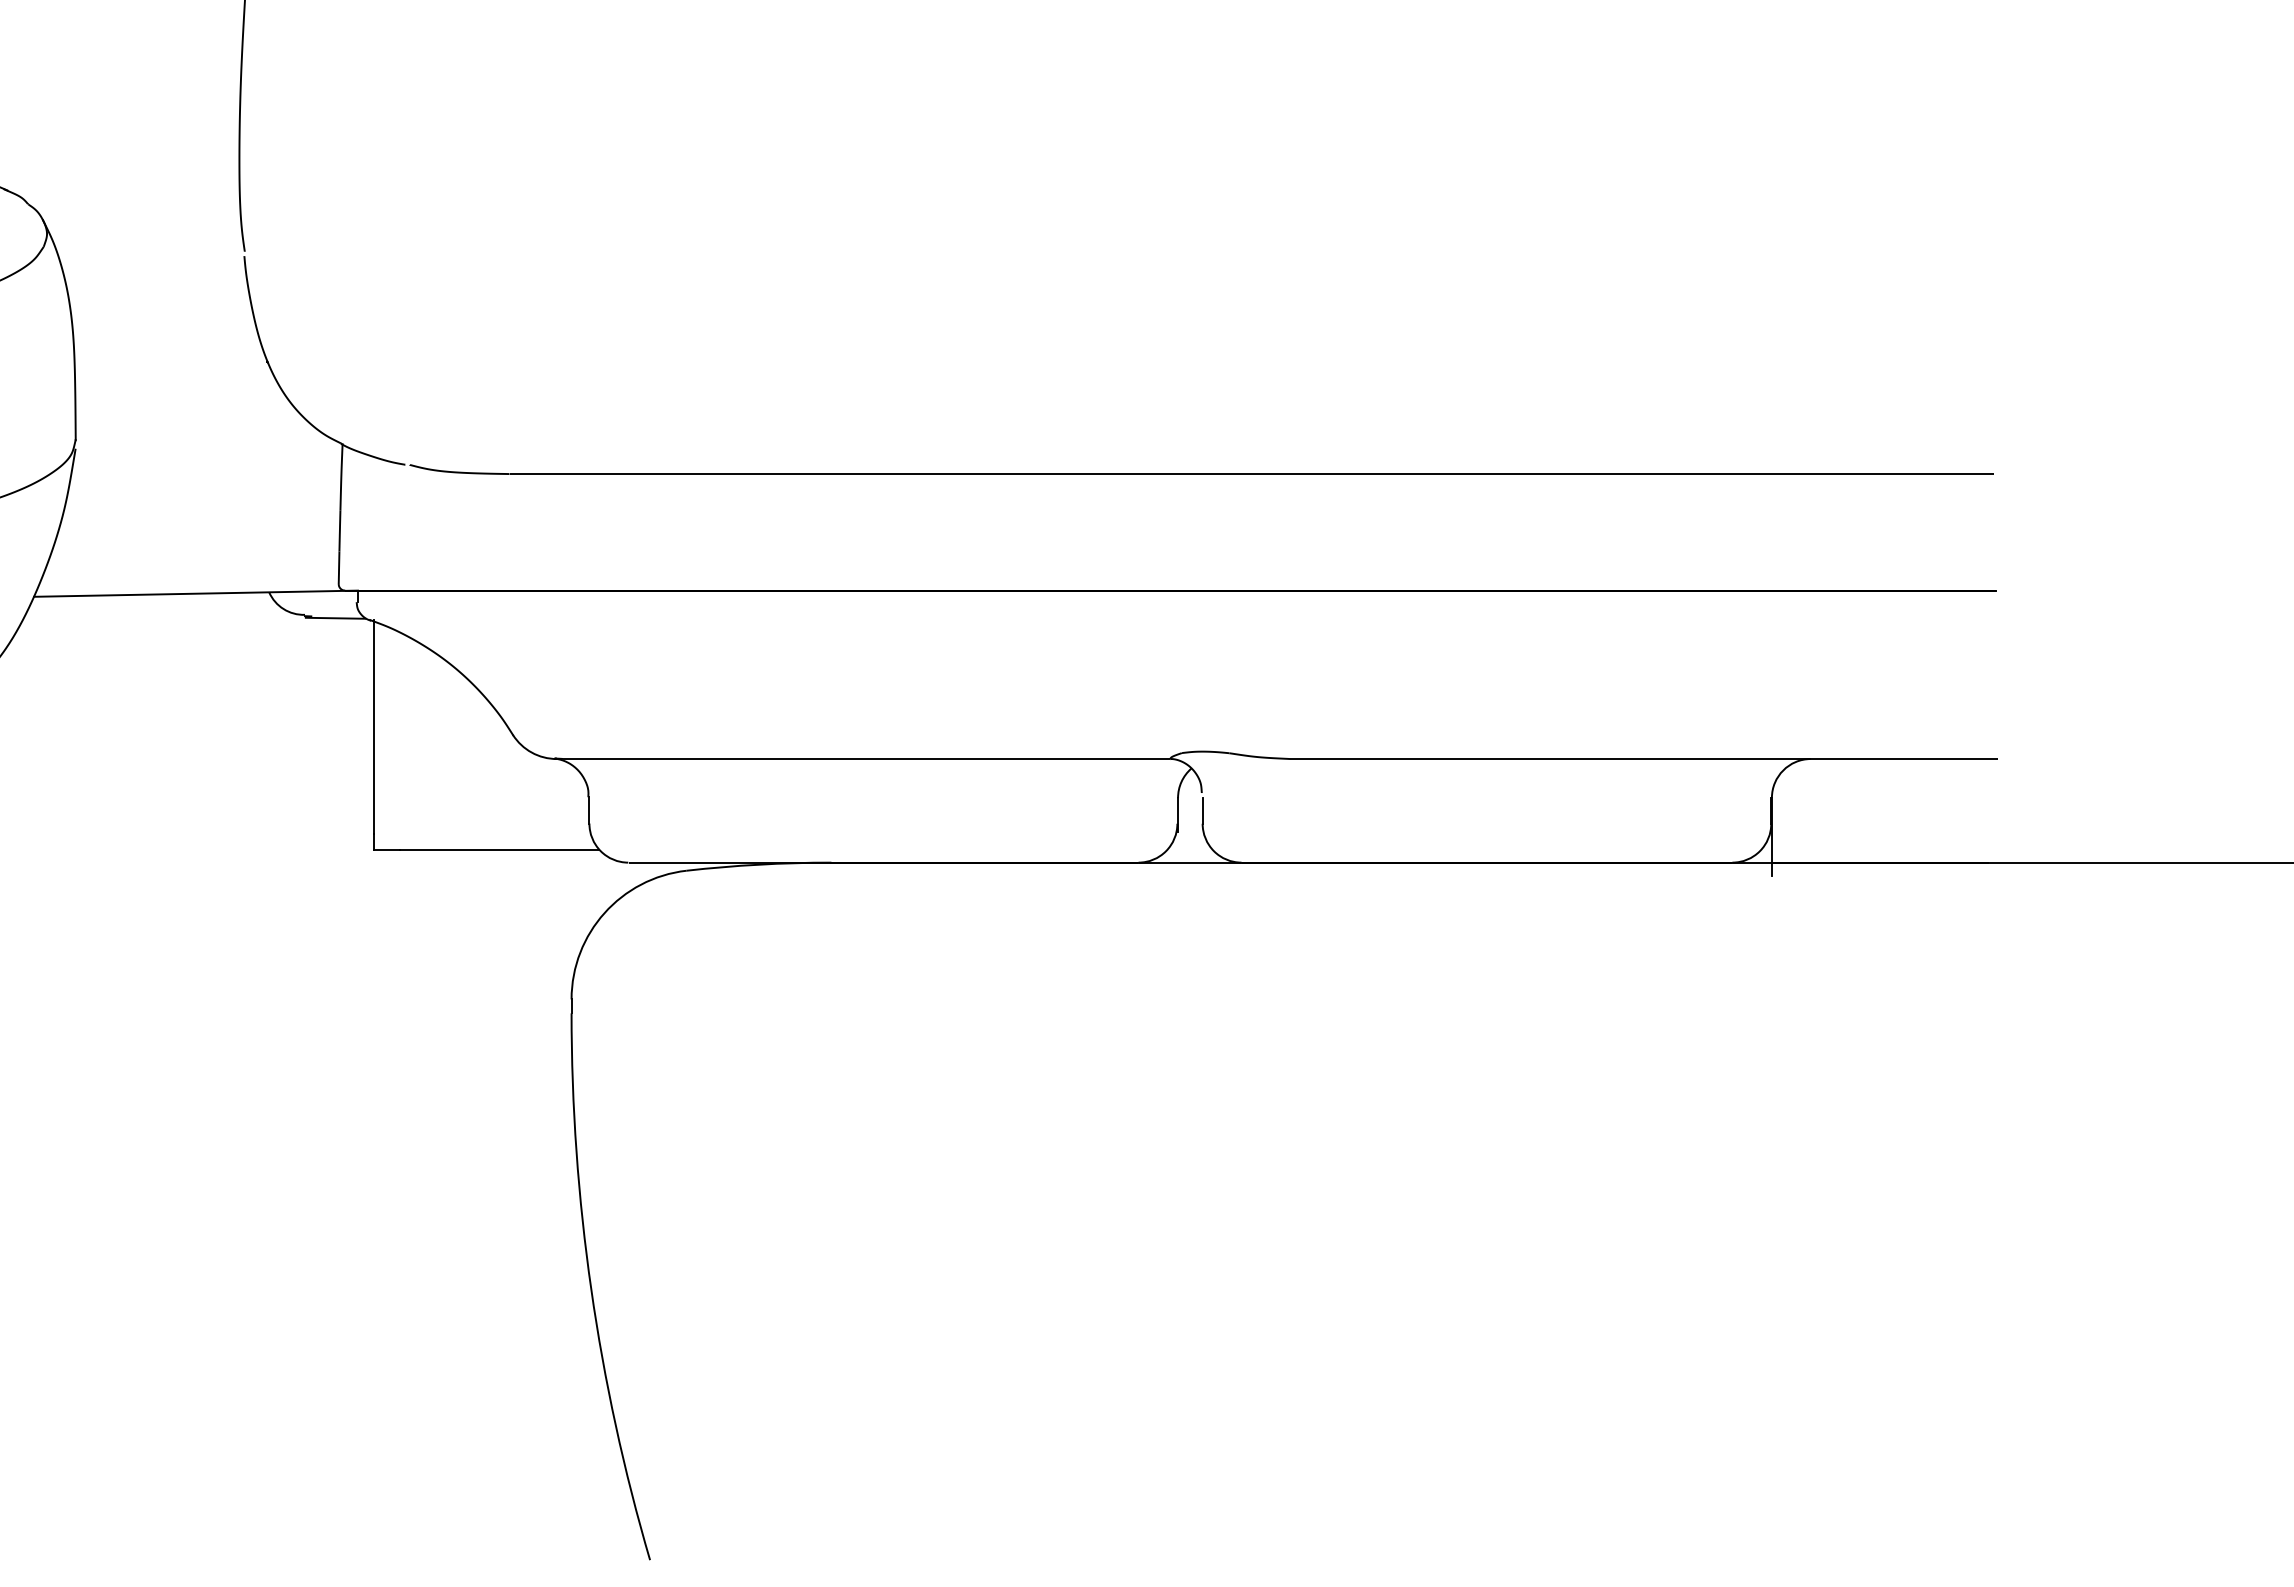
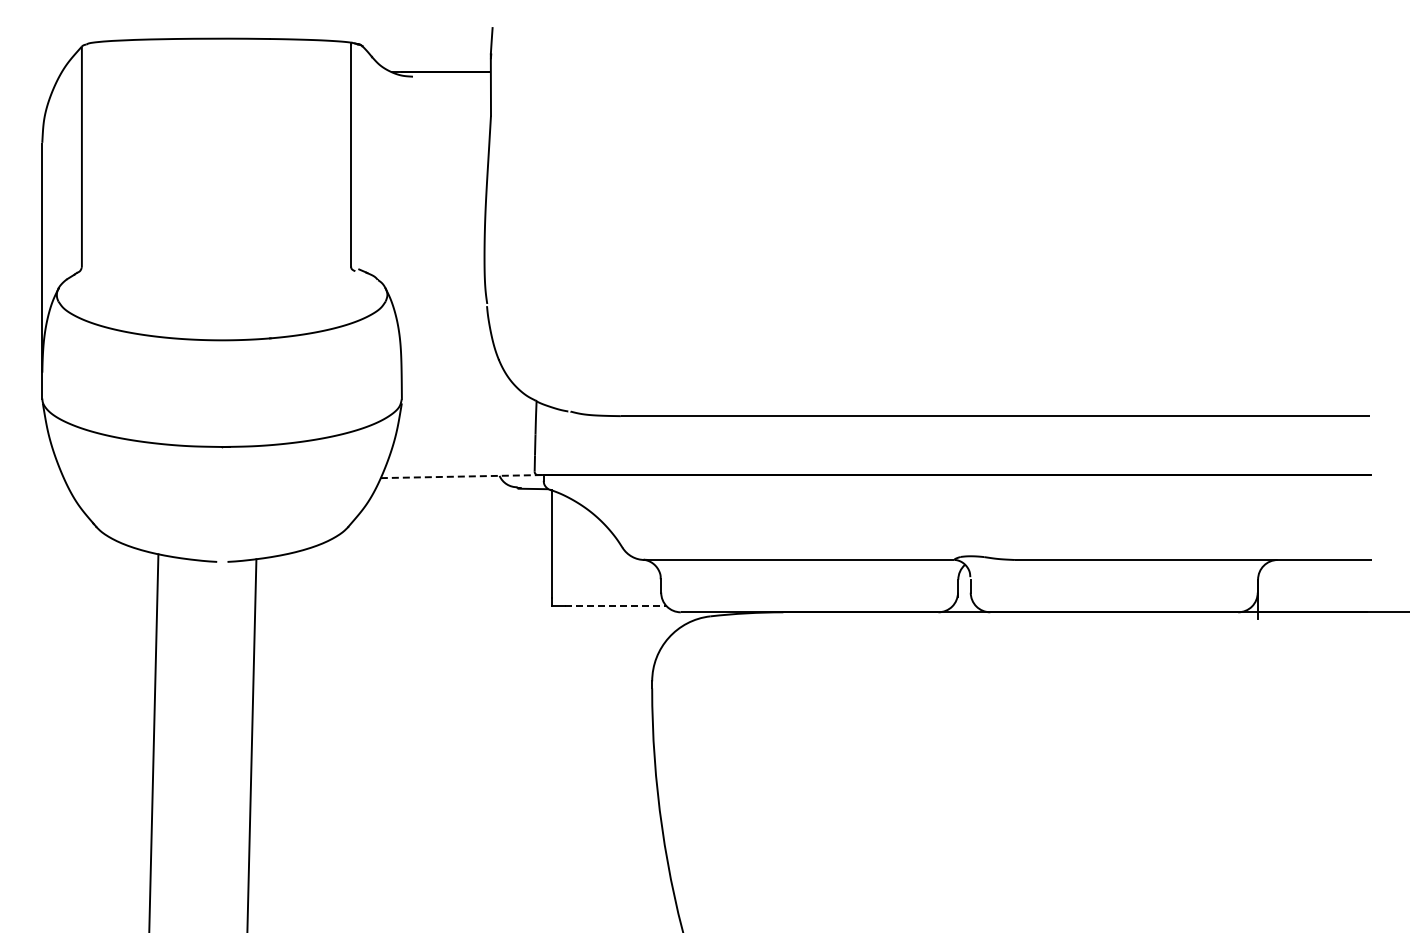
line: (195, 593) -> (462, 476), solid -> dashed
line: (500, 849) -> (616, 605), solid -> dashed

